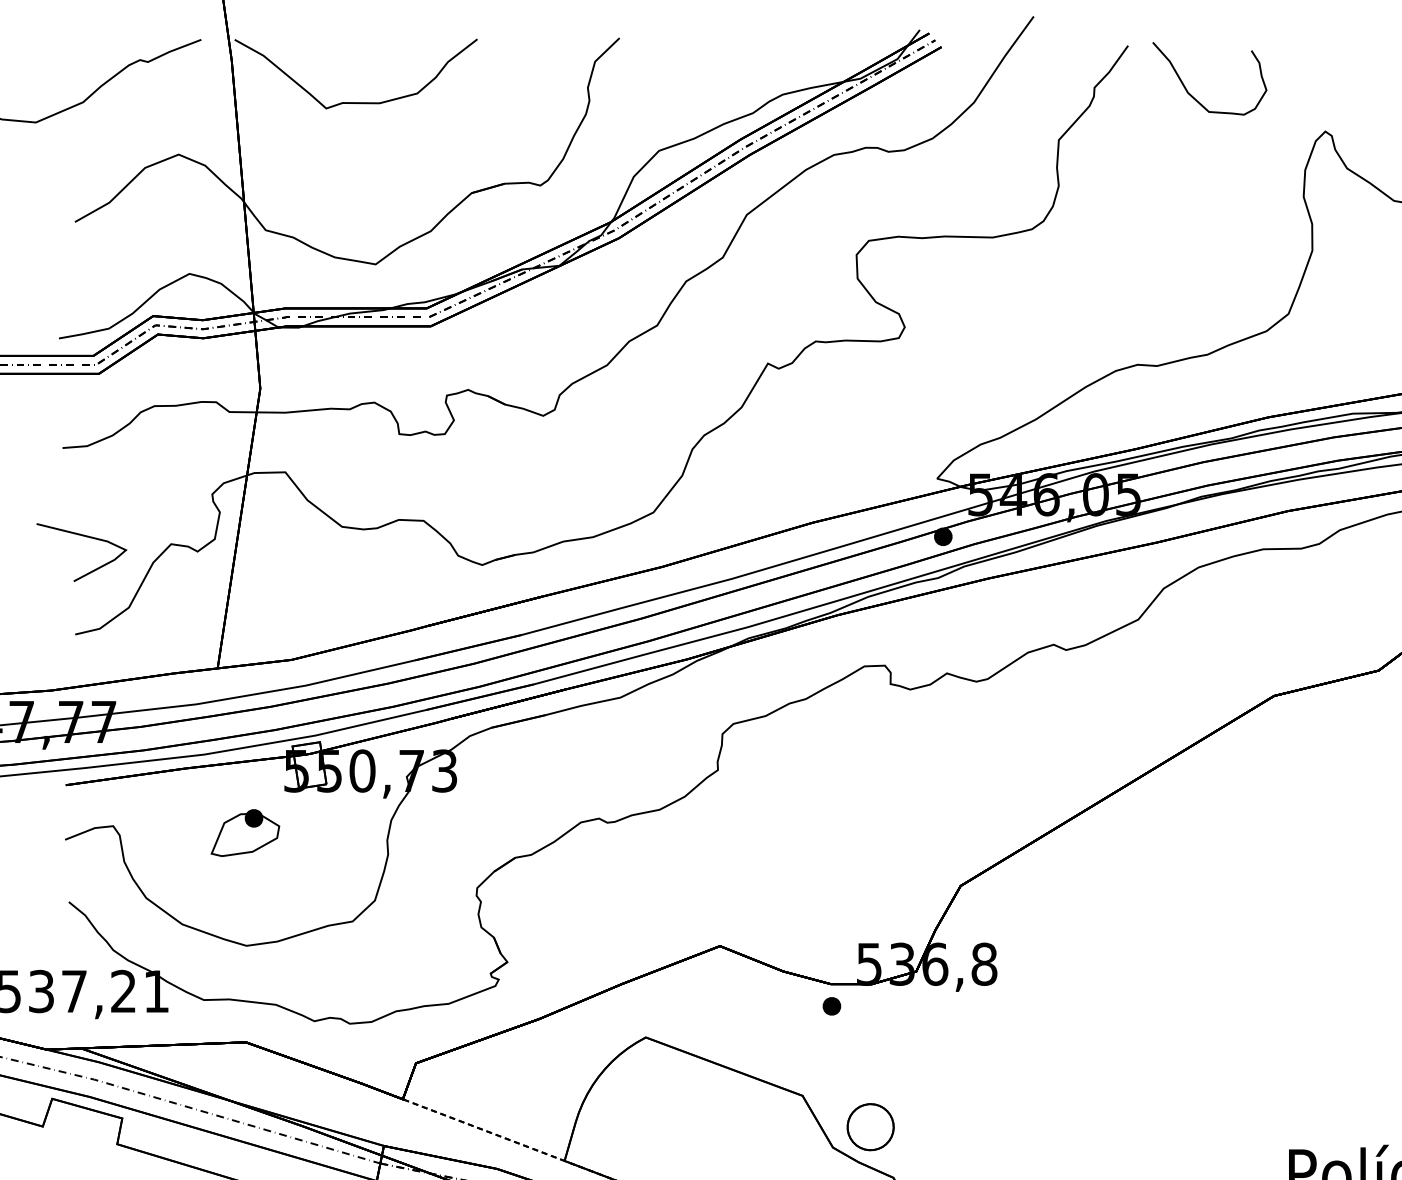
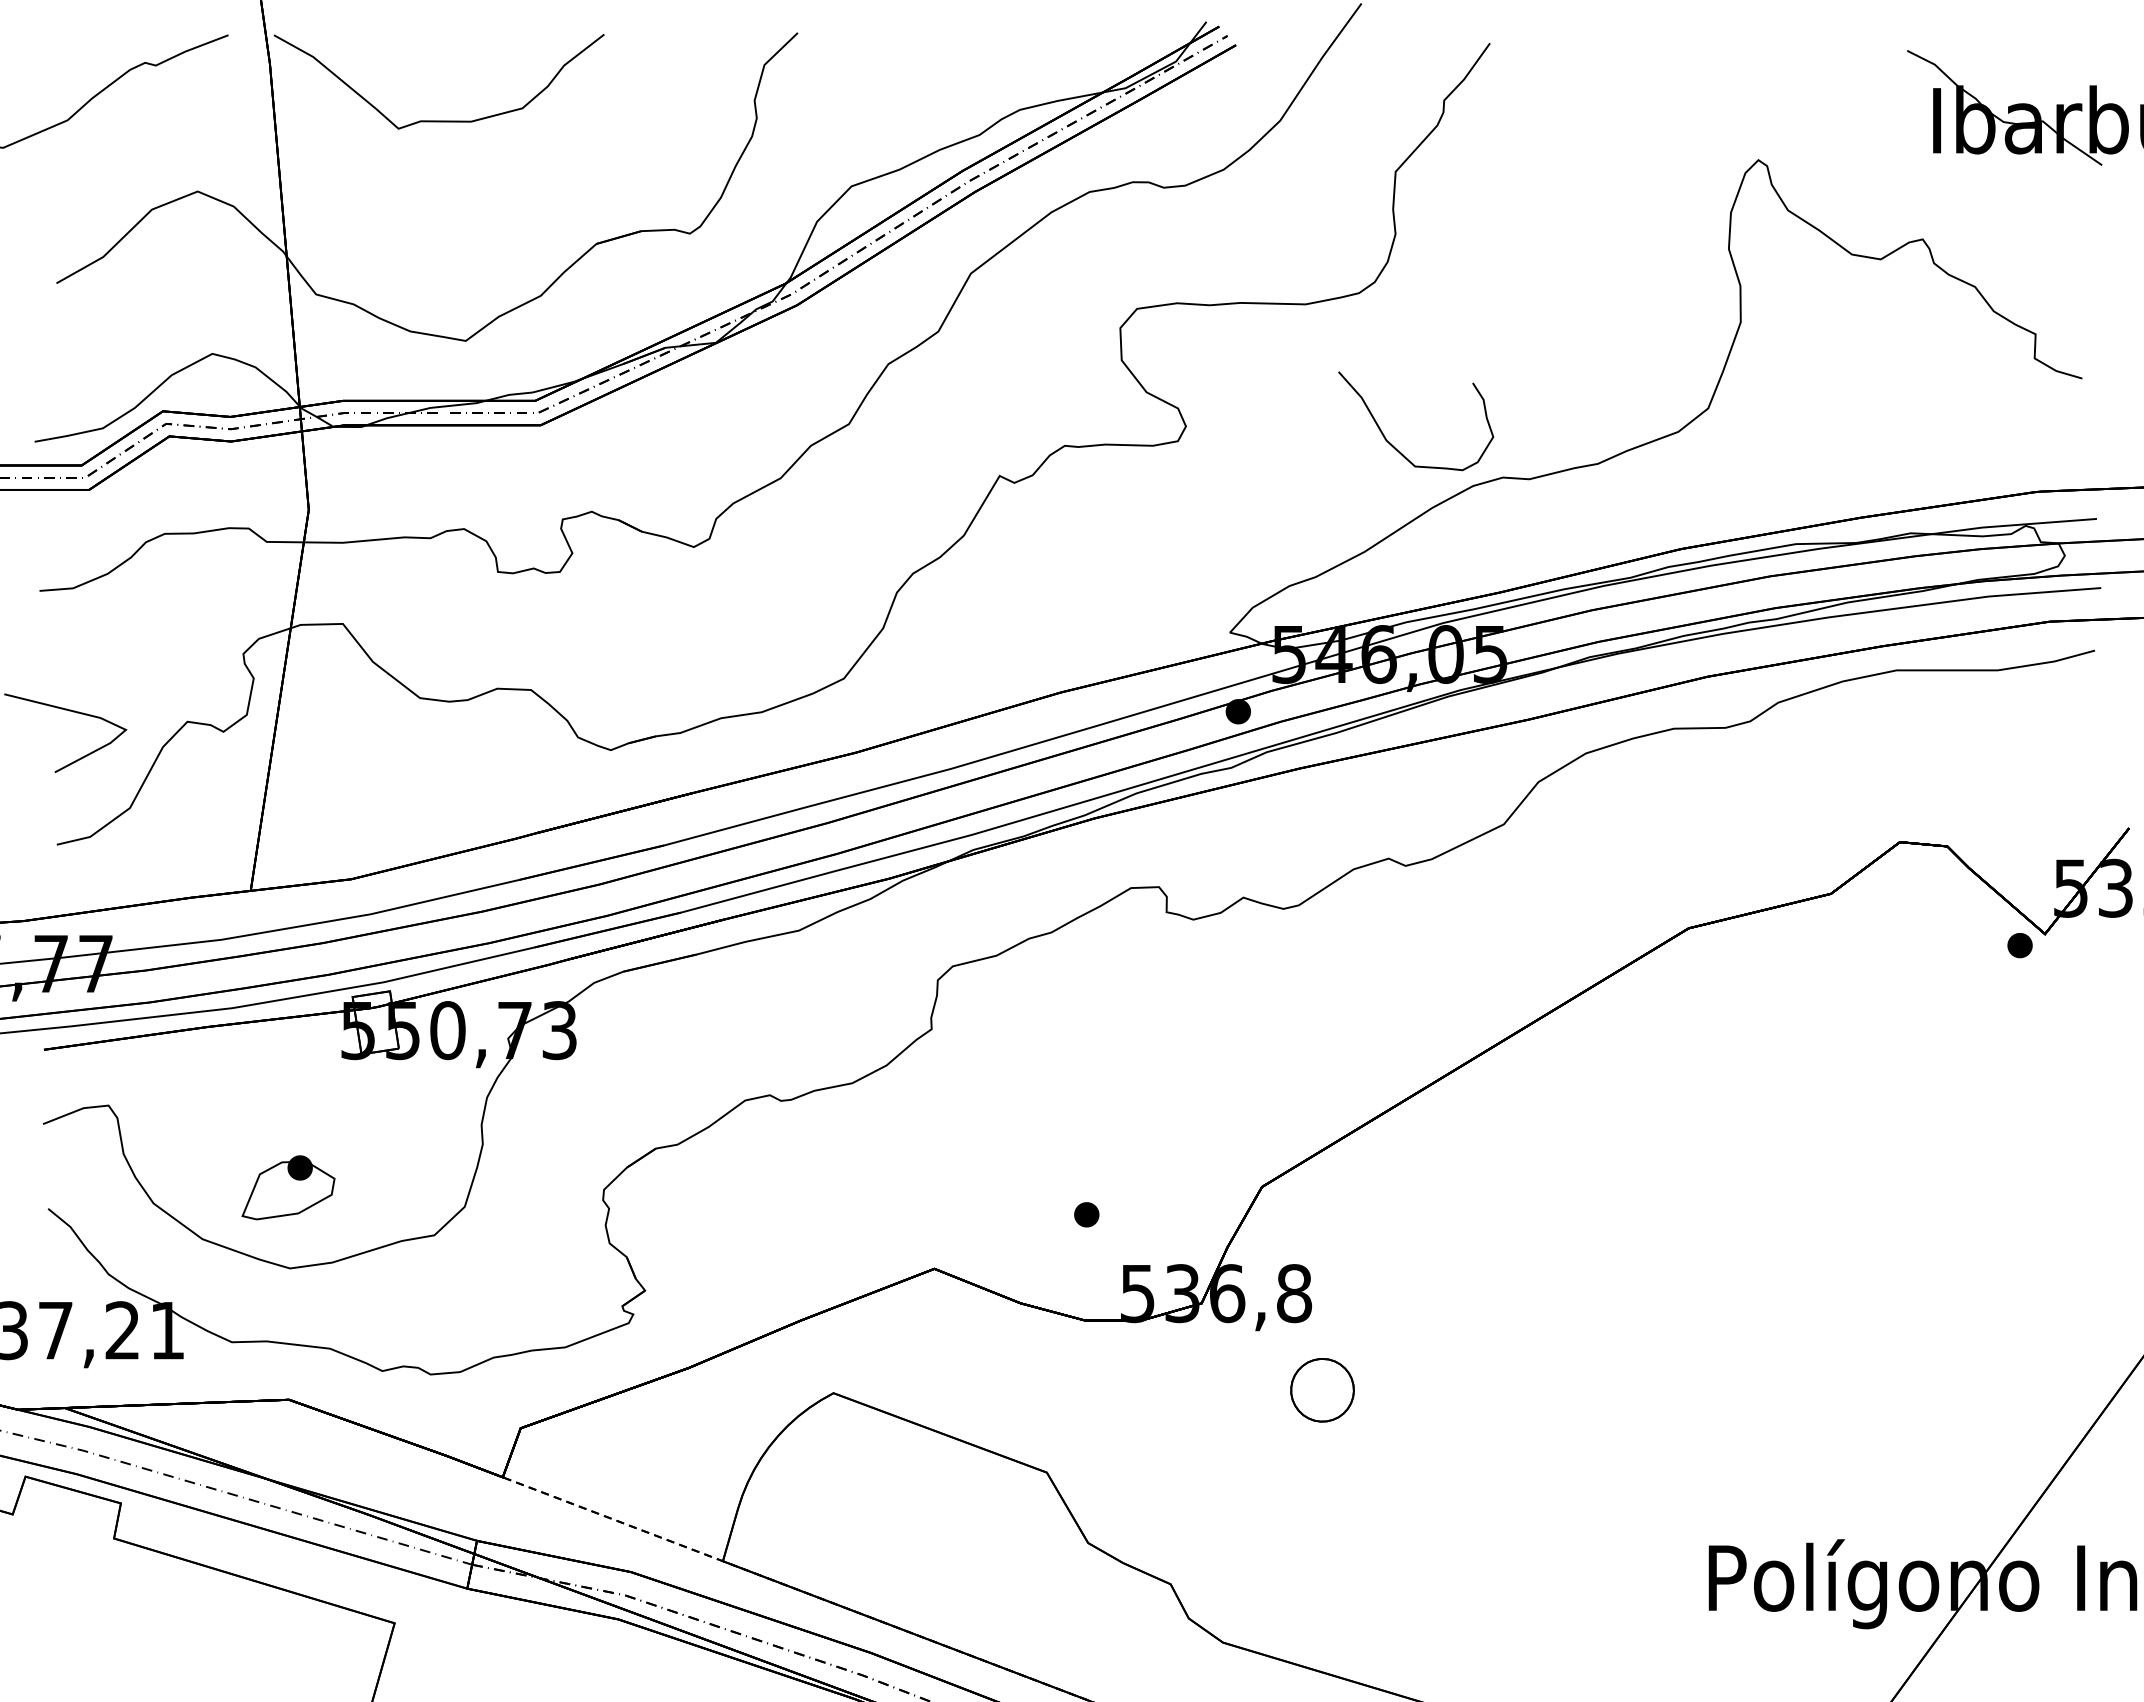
curve: (1192, 95) -> (1392, 444), moved
part: (245, 832) -> (288, 1187), moved
part: (831, 1006) -> (1086, 1214), moved
part: (870, 1127) -> (1322, 1390), moved

